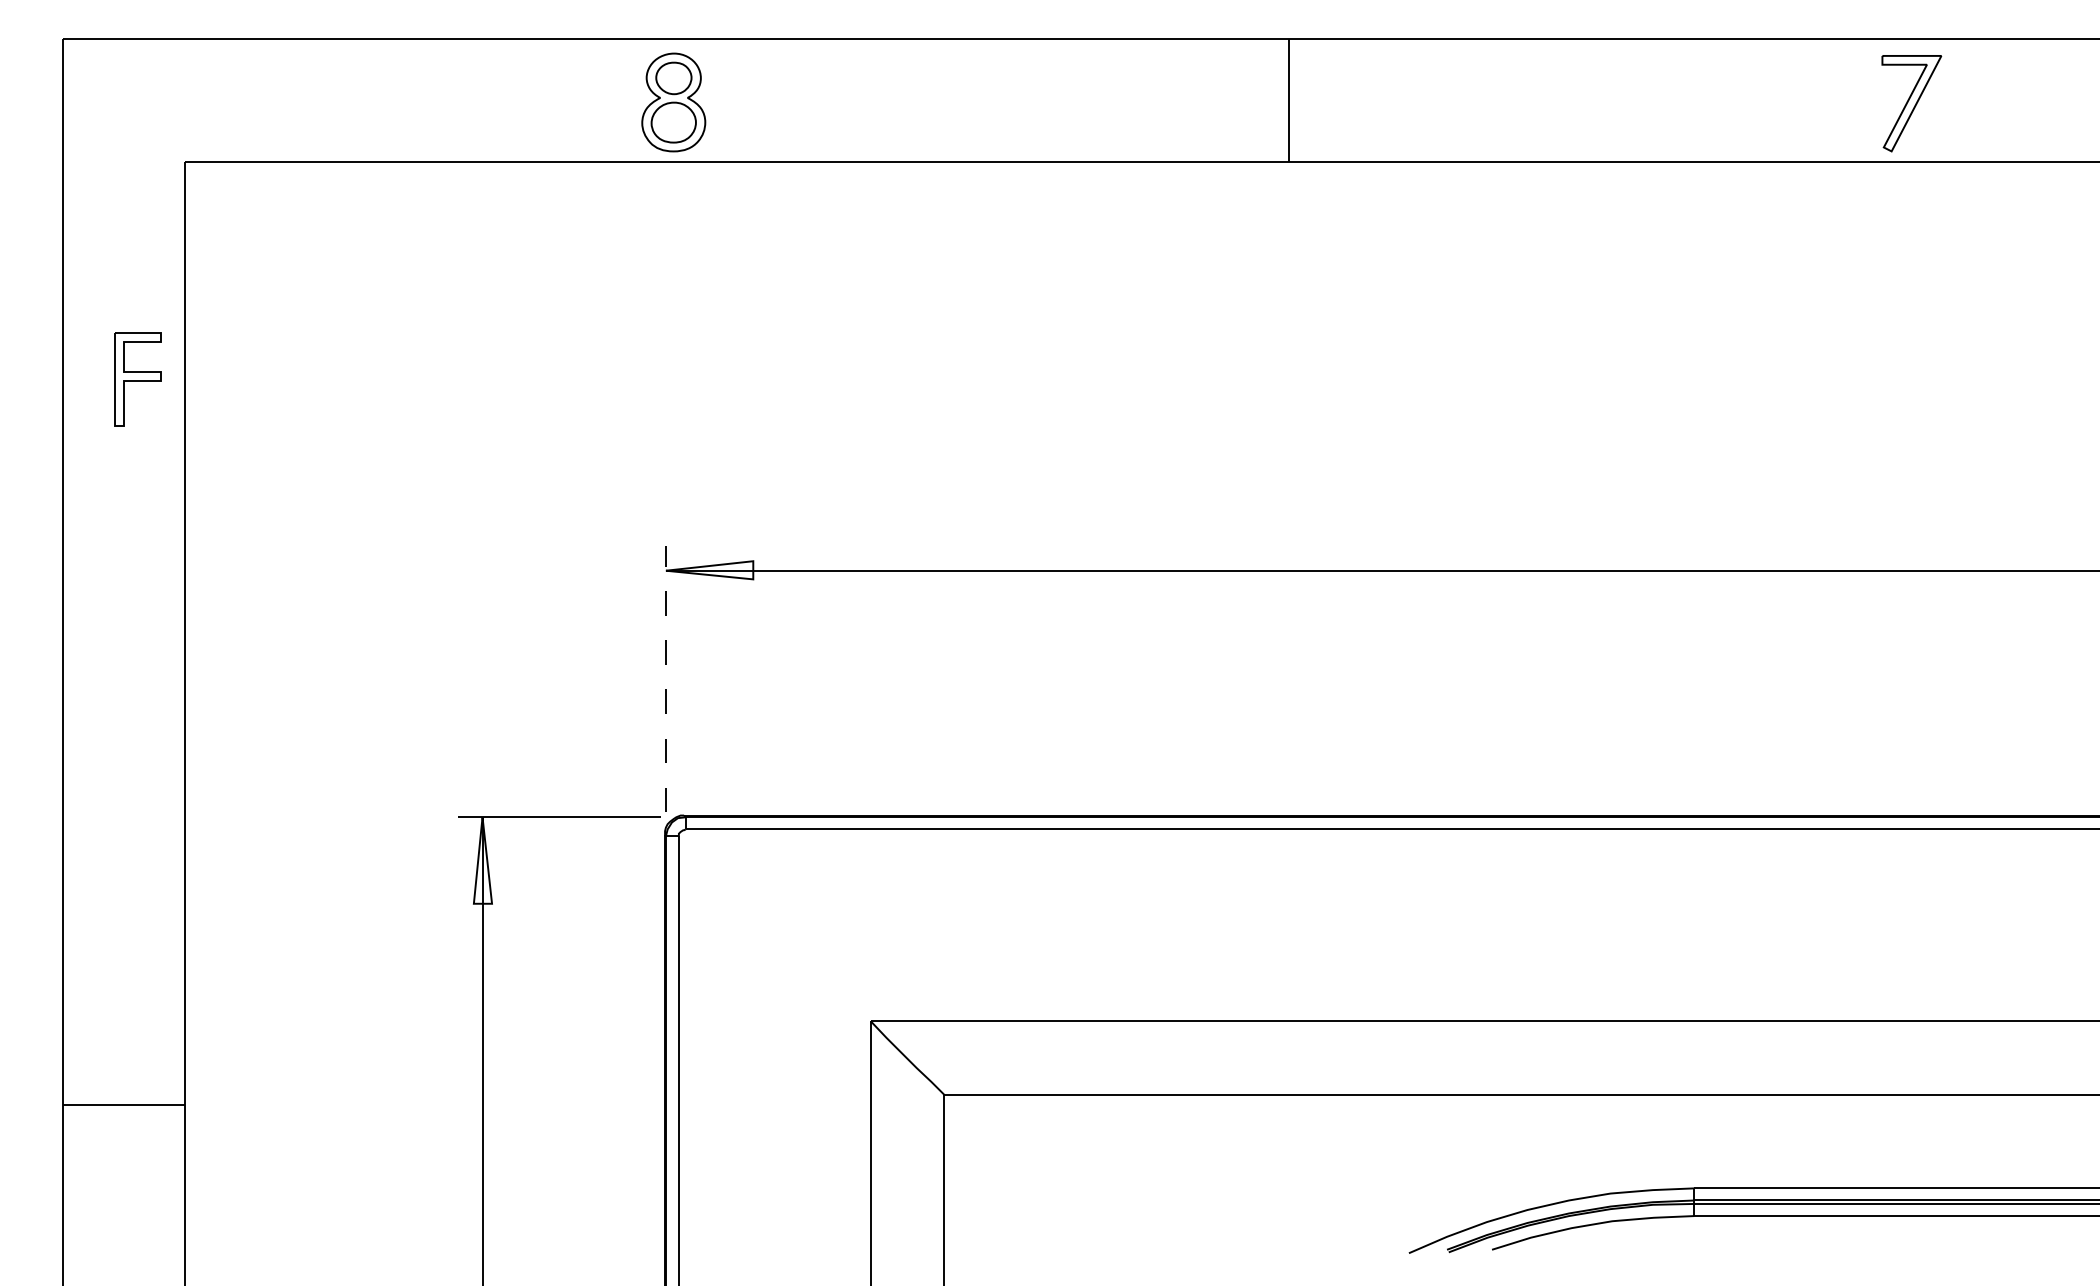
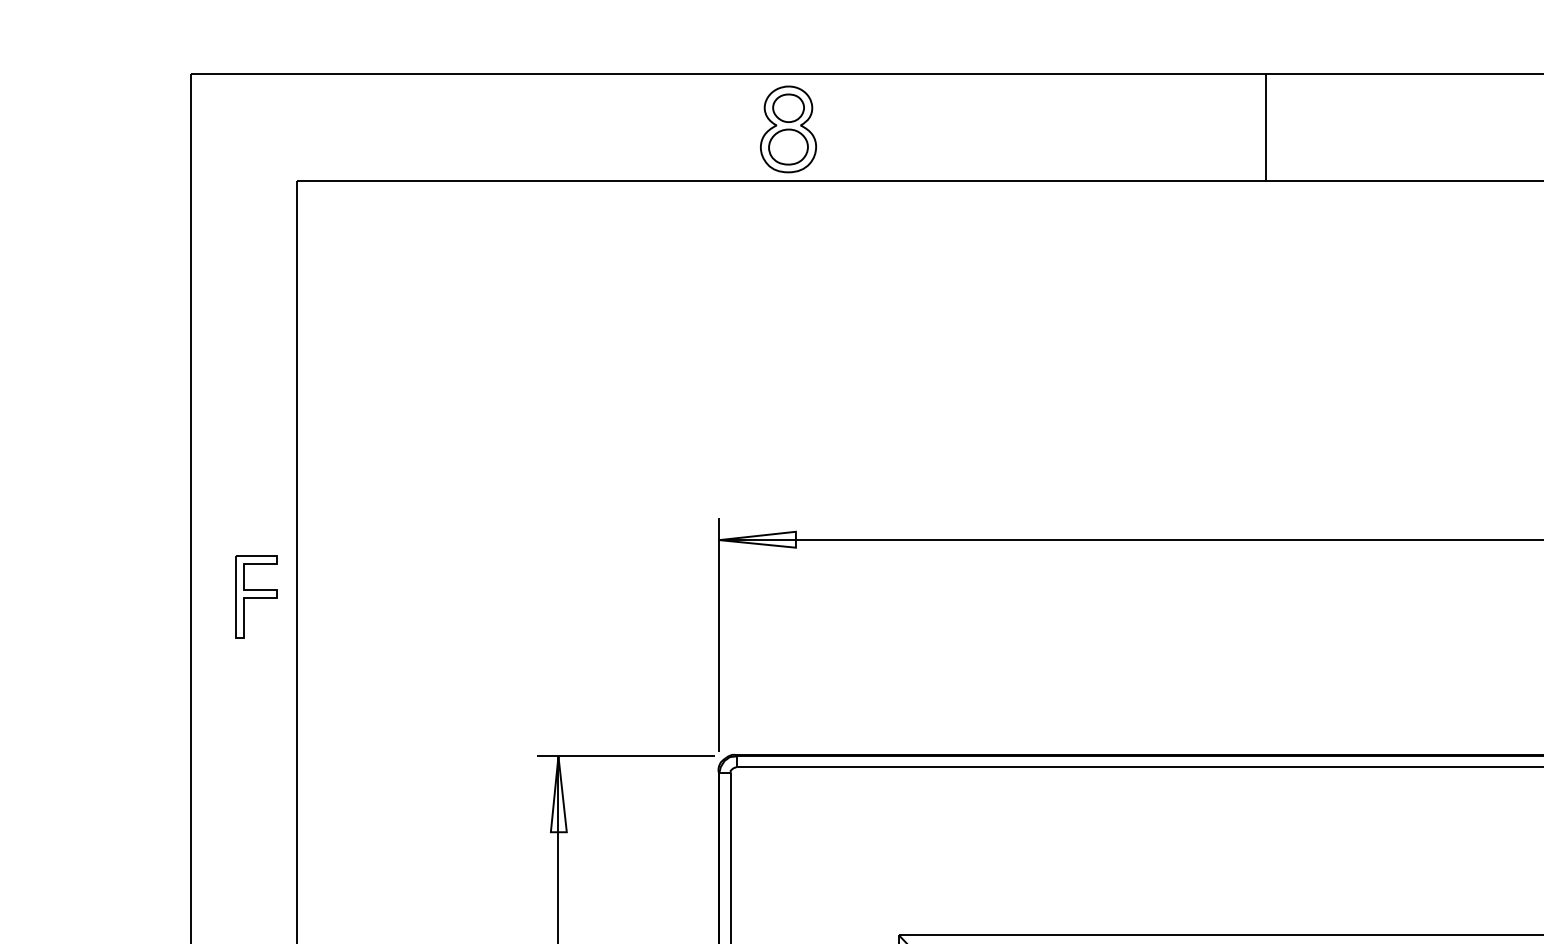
part: (673, 102) -> (788, 129), moved
part: (137, 379) -> (255, 596), moved
line: (665, 678) -> (718, 634), dashed -> solid

